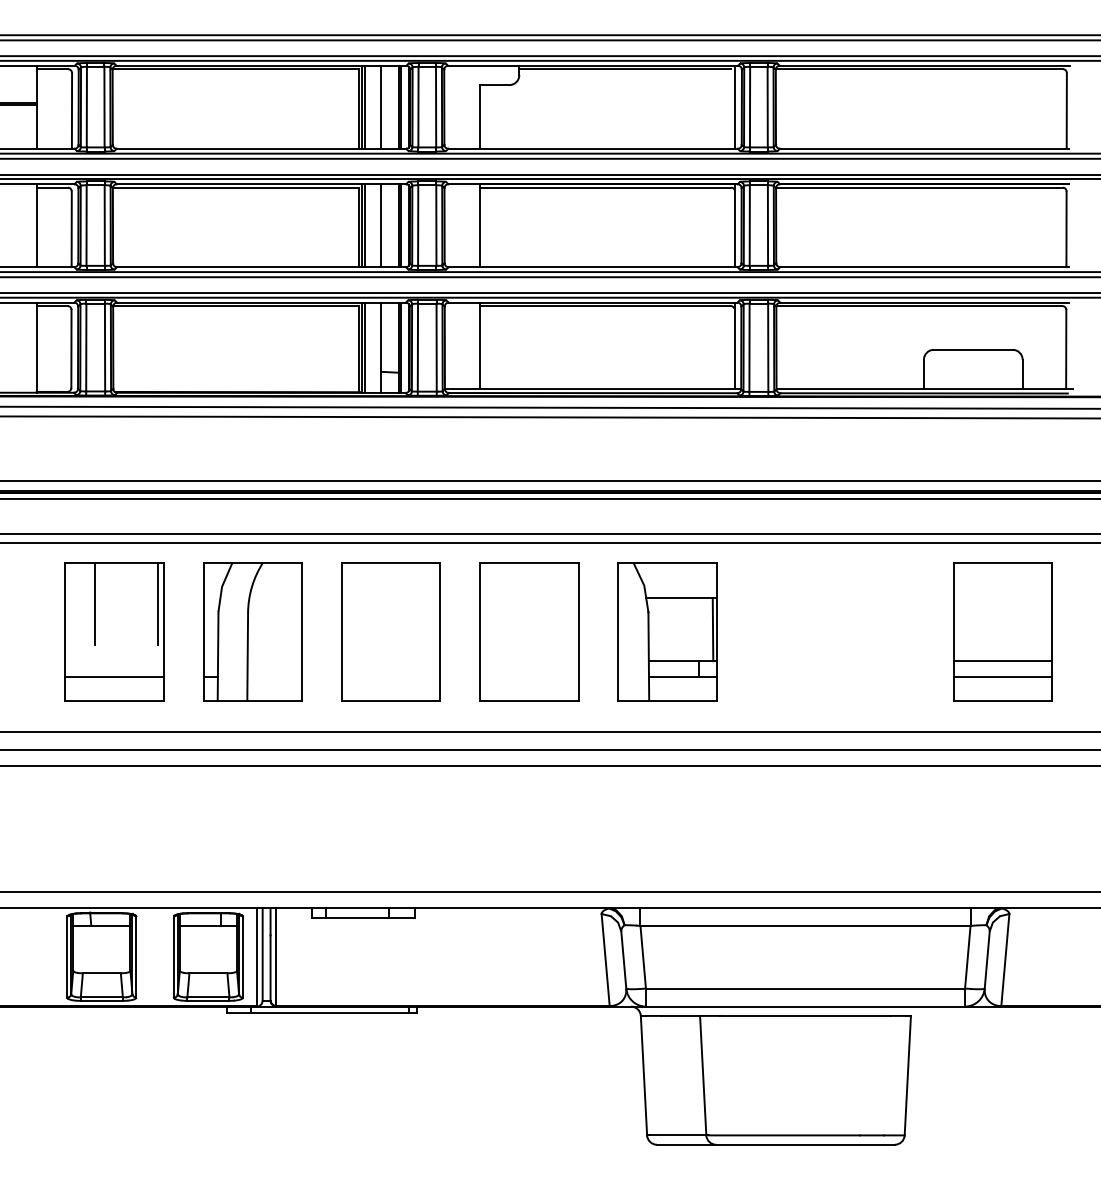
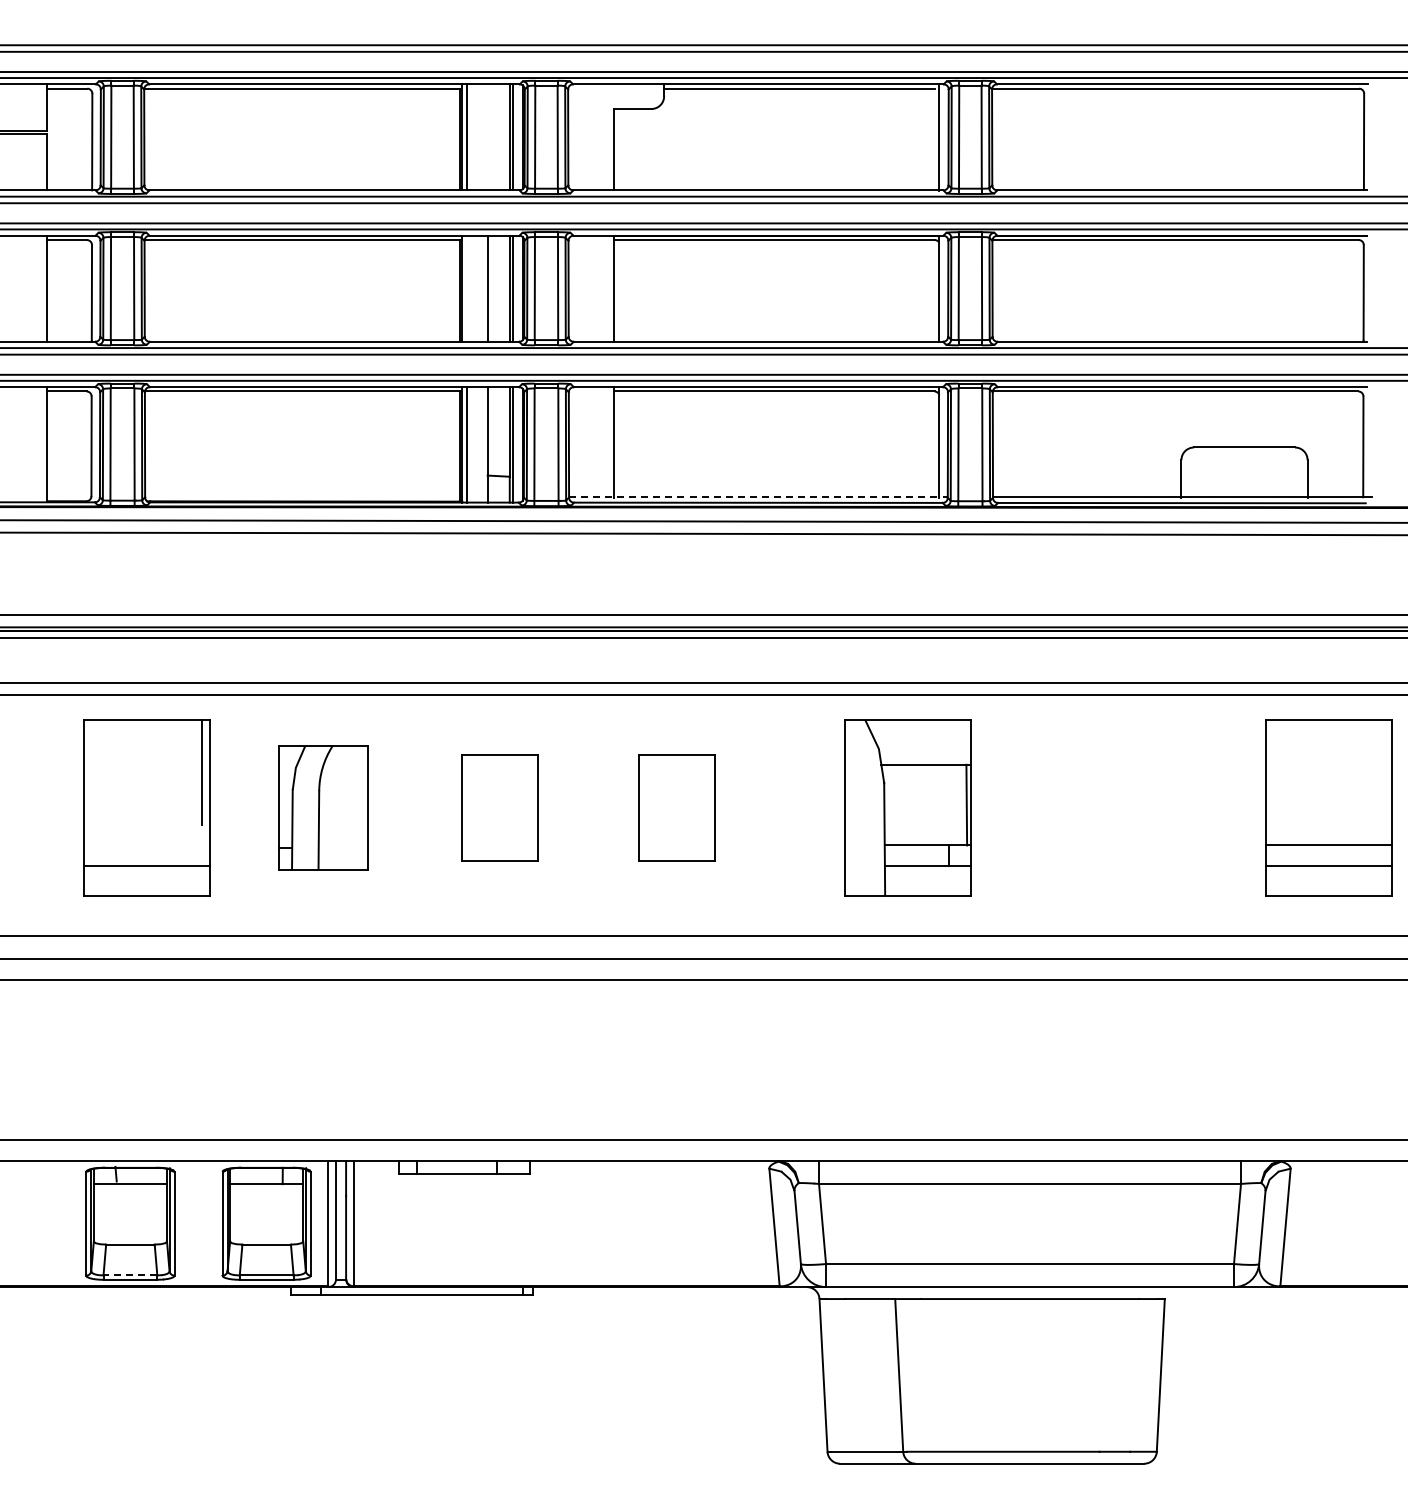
line: (381, 107) -> (487, 137), removed
line: (365, 225) -> (467, 288), removed
line: (593, 388) -> (758, 497), solid -> dashed
line: (94, 603) -> (121, 771), removed
part: (252, 631) -> (323, 807), size x0.7
part: (390, 631) -> (499, 807), size x0.6
part: (528, 631) -> (676, 807), size x0.6
part: (666, 631) -> (907, 807), moved
part: (1002, 631) -> (1328, 807), moved
line: (101, 997) -> (130, 1275), solid -> dashed

